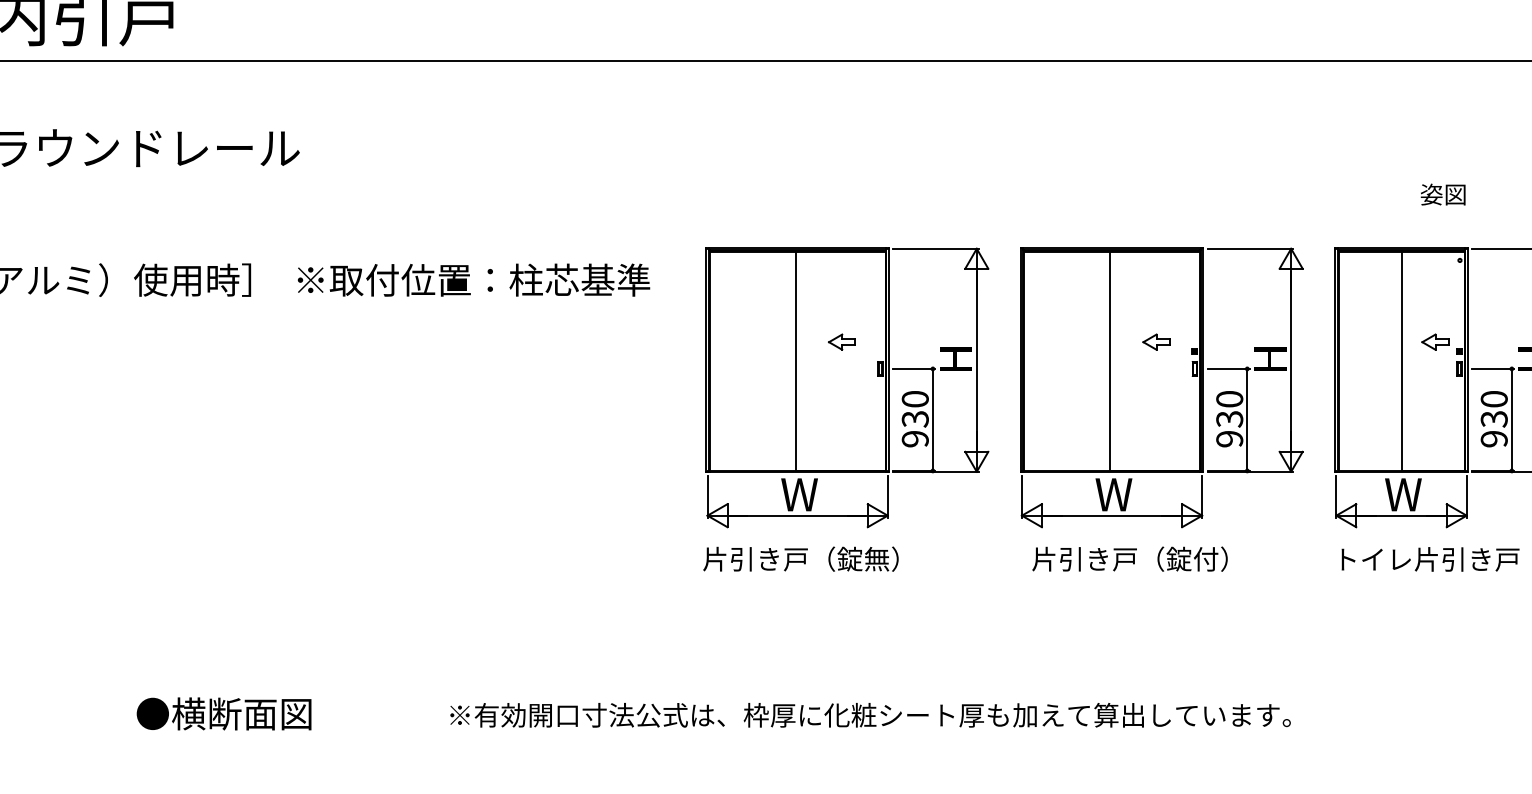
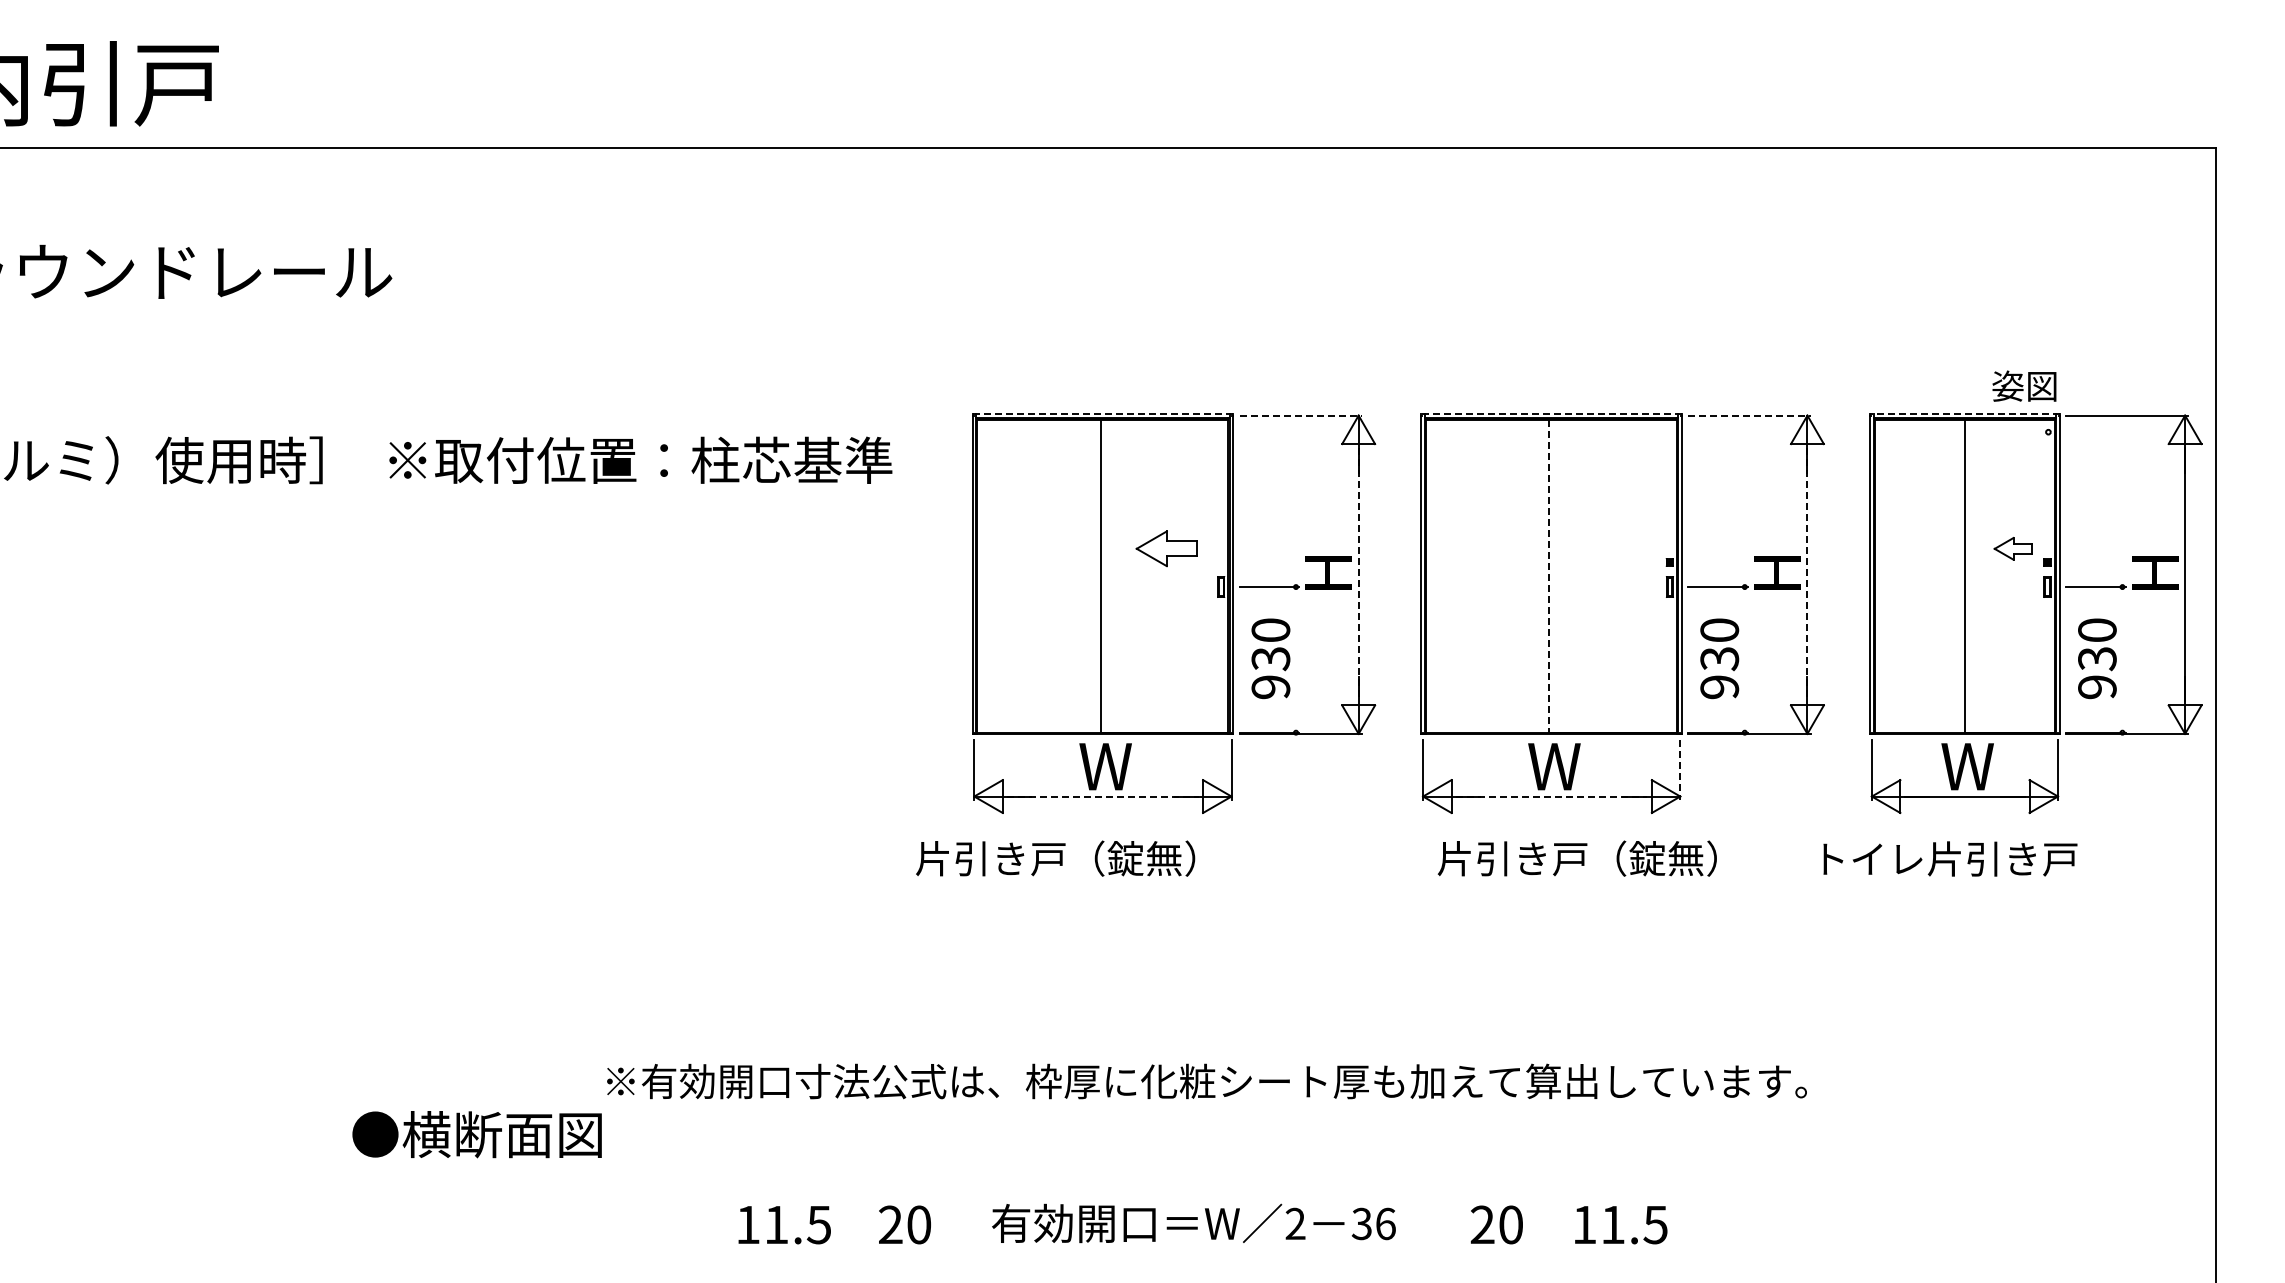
text: (1443, 194) -> (2024, 385), moved
line: (797, 247) -> (1102, 413), solid -> dashed
line: (1111, 247) -> (1551, 413), solid -> dashed
line: (1401, 247) -> (1964, 413), solid -> dashed
line: (936, 248) -> (1301, 415), solid -> dashed
line: (1250, 248) -> (1749, 415), solid -> dashed
part: (841, 341) -> (1165, 548), size x1.6
part: (1156, 341) -> (1614, 548), removed
line: (976, 360) -> (1358, 575), solid -> dashed
line: (1291, 360) -> (1807, 575), solid -> dashed
line: (1110, 361) -> (1549, 576), solid -> dashed
line: (933, 419) -> (1296, 659), removed
line: (1247, 419) -> (1744, 659), removed
line: (1511, 419) -> (2122, 659), removed
line: (1202, 496) -> (1680, 769), solid -> dashed
line: (797, 515) -> (1102, 796), solid -> dashed
line: (1111, 515) -> (1551, 796), solid -> dashed
text: (800, 559) -> (1055, 858), moved
text: (1205, 559) -> (1685, 858), 片引き戸（錠付） -> 片引き戸（錠無）
text: (1430, 559) -> (1950, 858), moved
text: (223, 713) -> (476, 1134), moved

